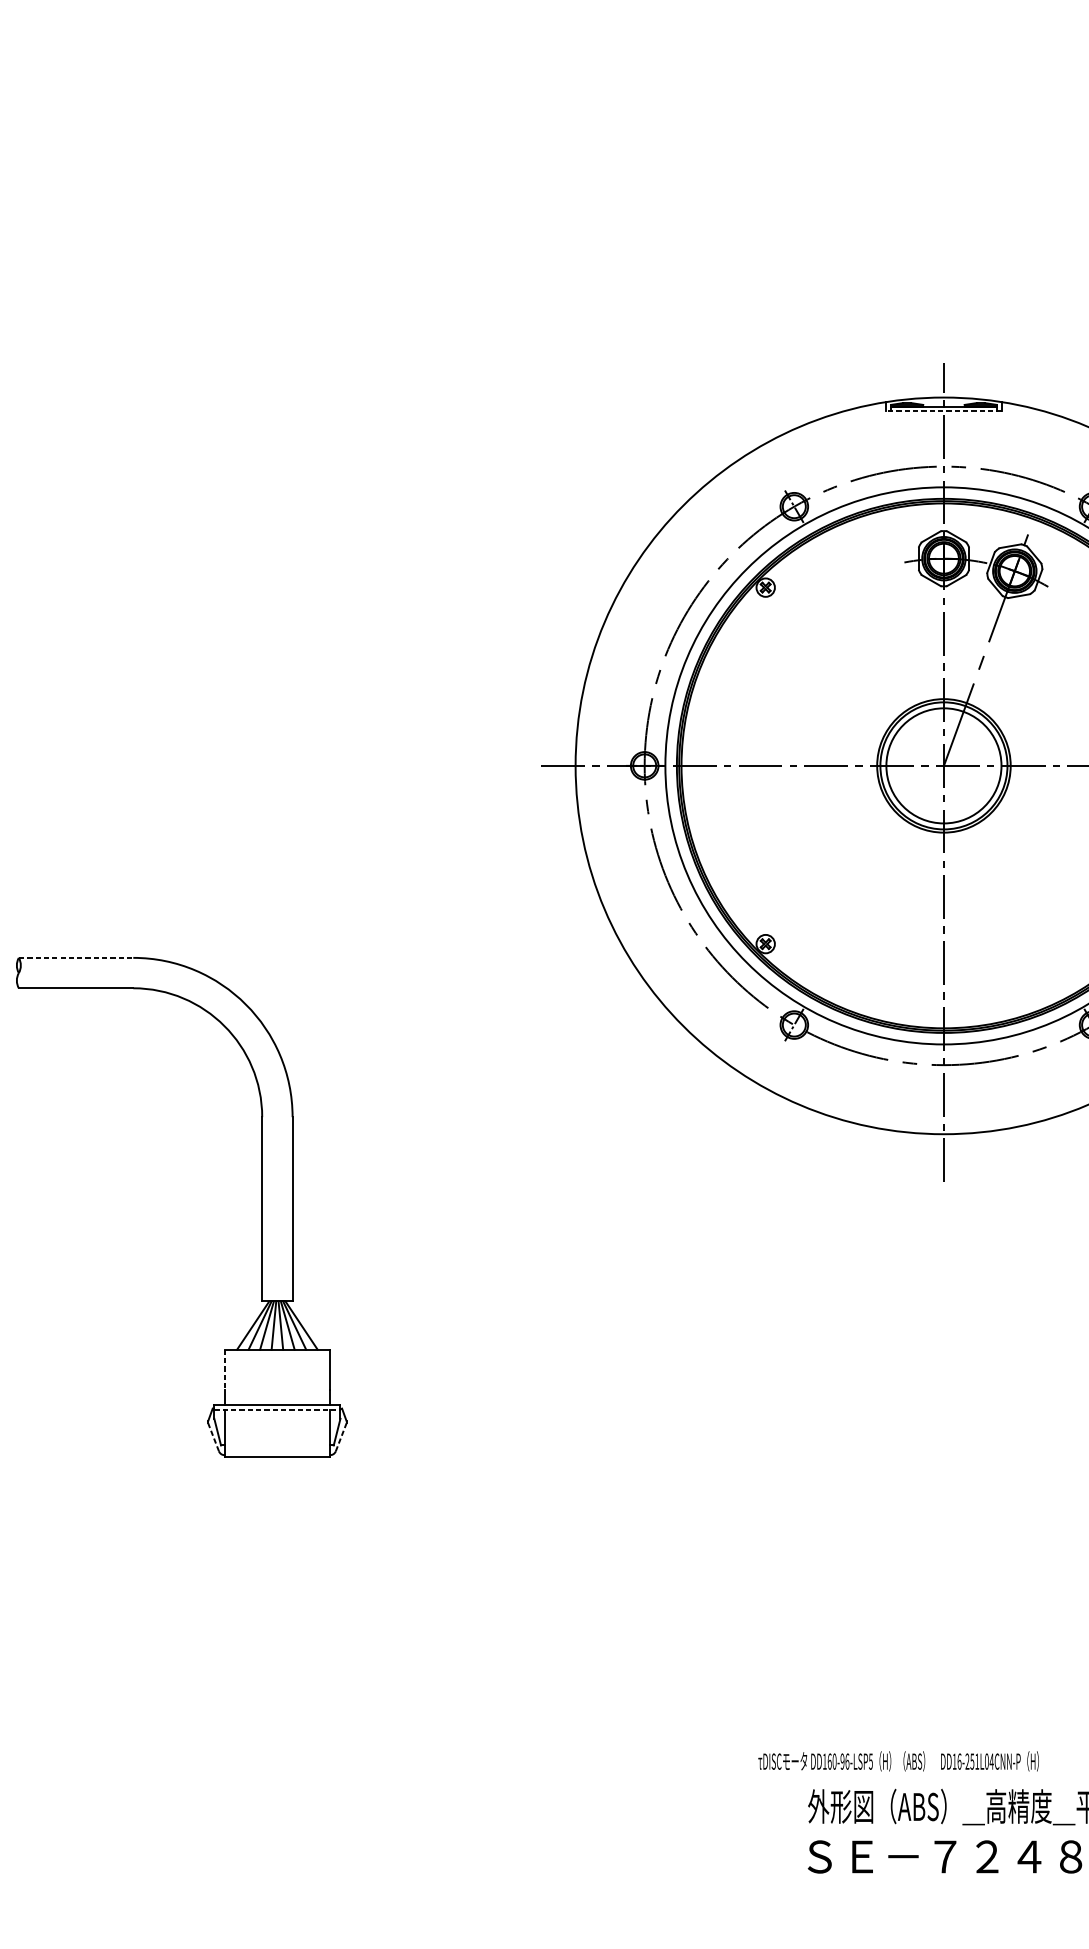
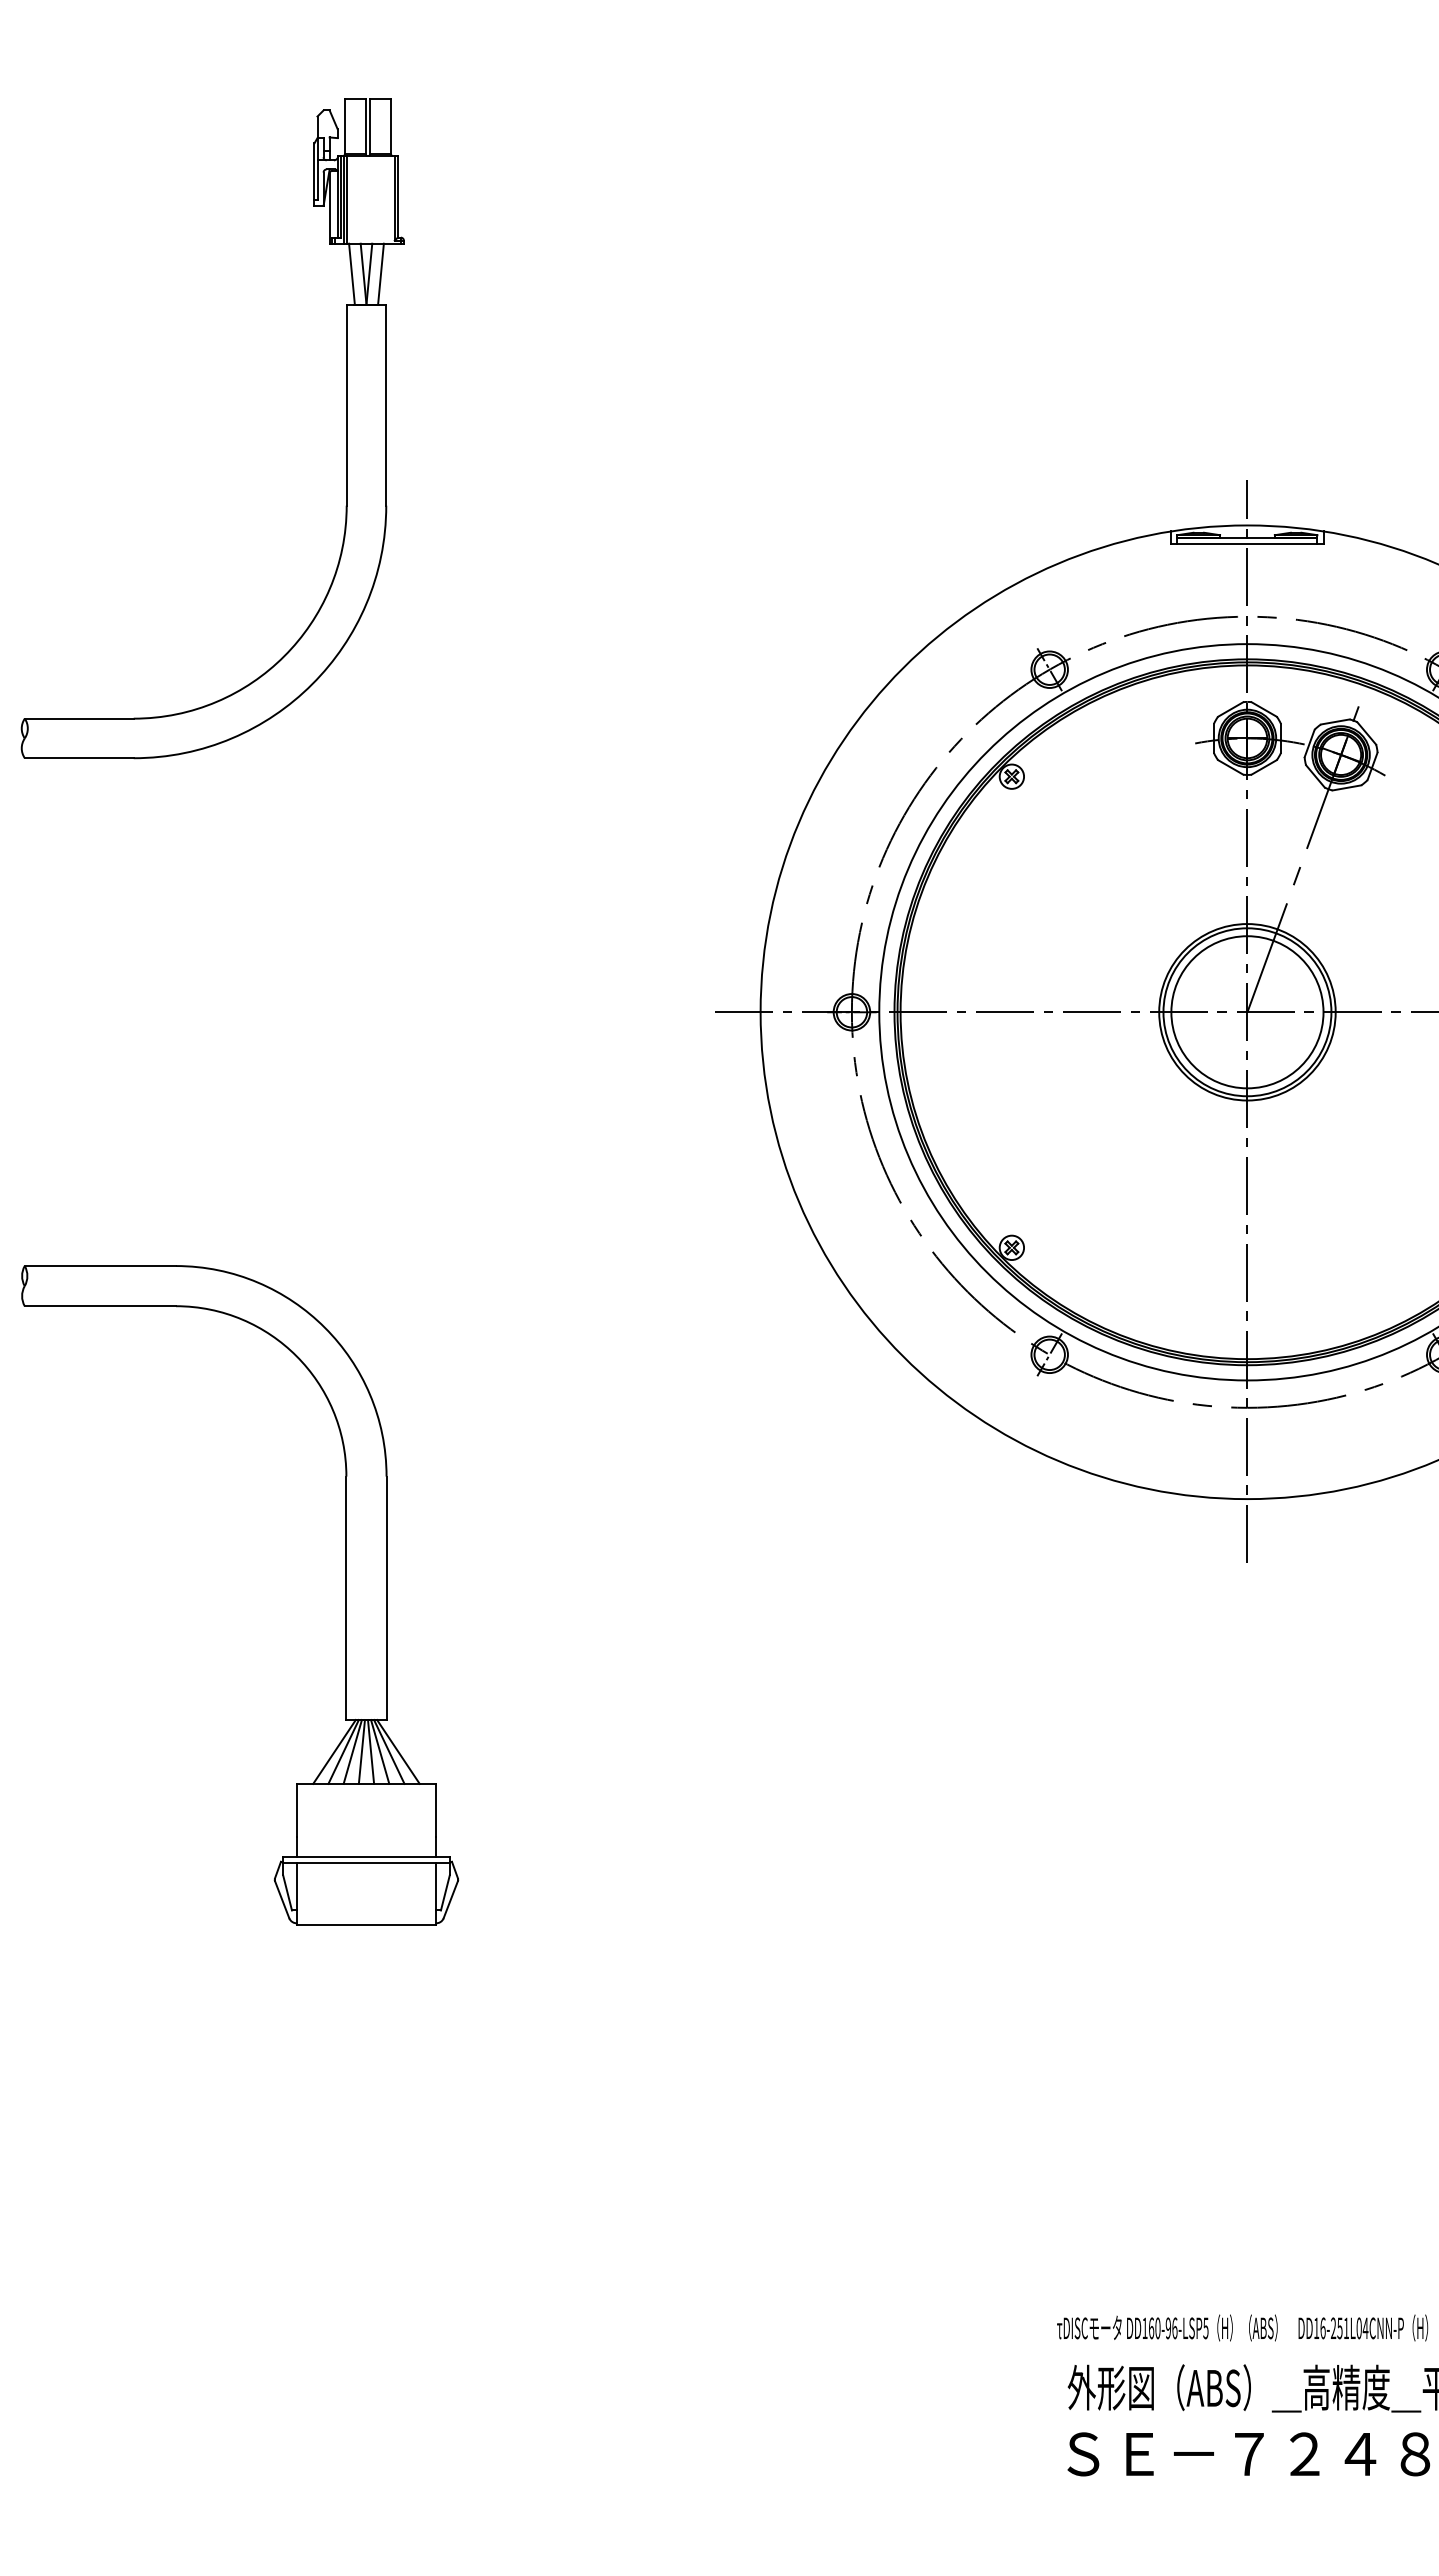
part: (262, 324) -> (346, 428), added
line: (943, 411) -> (1246, 543), dashed -> solid
line: (76, 958) -> (100, 1266), dashed -> solid
line: (225, 1369) -> (297, 1810), dashed -> solid
line: (277, 1409) -> (366, 1863), dashed -> solid
line: (213, 1437) -> (282, 1899), dashed -> solid
line: (341, 1437) -> (451, 1899), dashed -> solid
text: (898, 1760) -> (1242, 2327), moved

